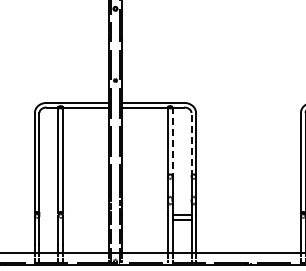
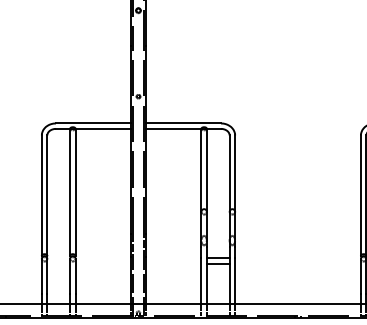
line: (172, 142) -> (206, 170), dashed -> solid
line: (191, 144) -> (229, 173), dashed -> solid

